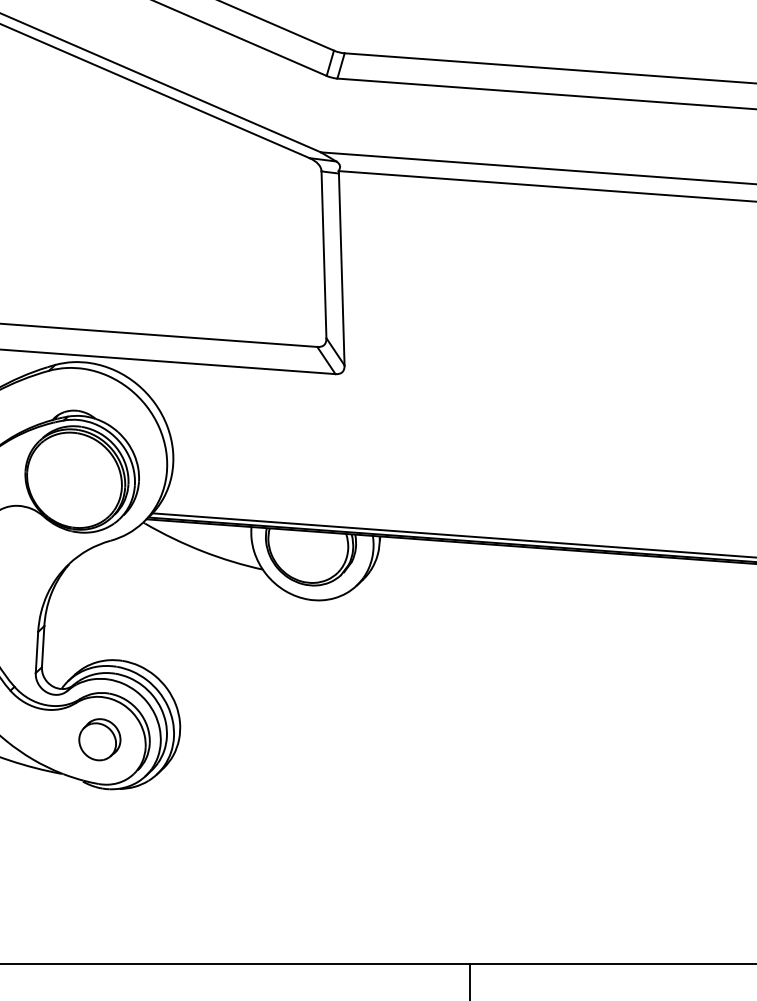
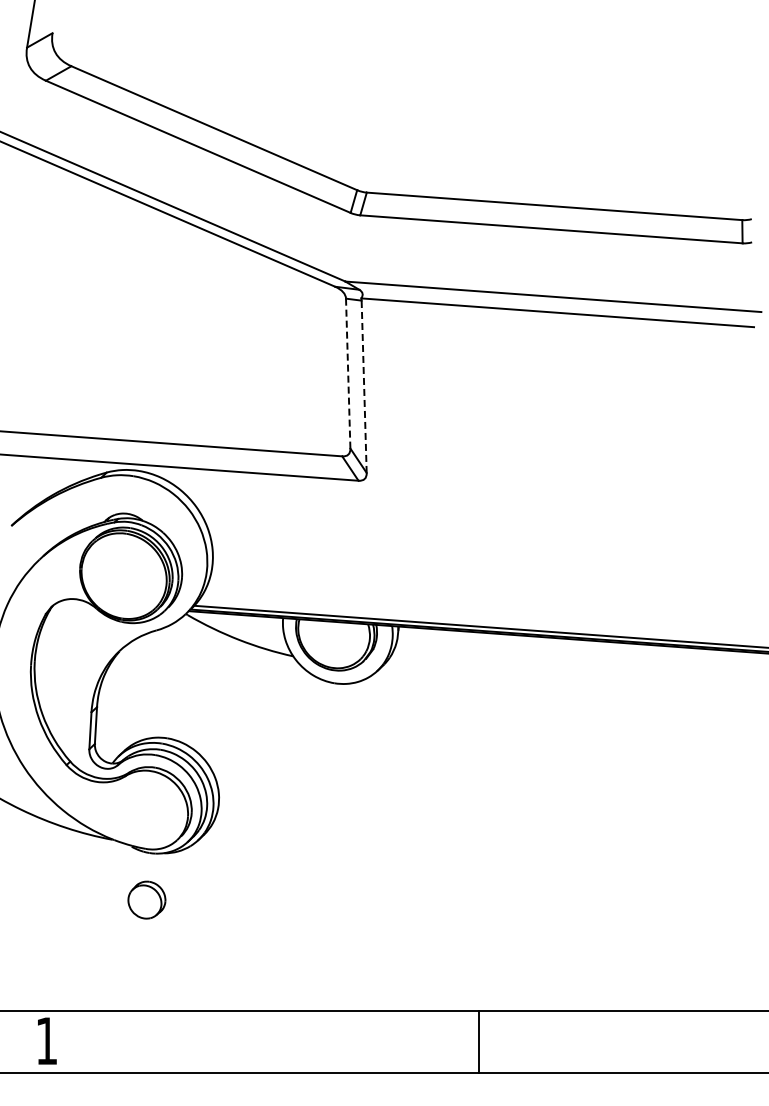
line: (324, 254) -> (348, 373), solid -> dashed
line: (342, 269) -> (364, 386), solid -> dashed
part: (99, 739) -> (146, 899), moved

